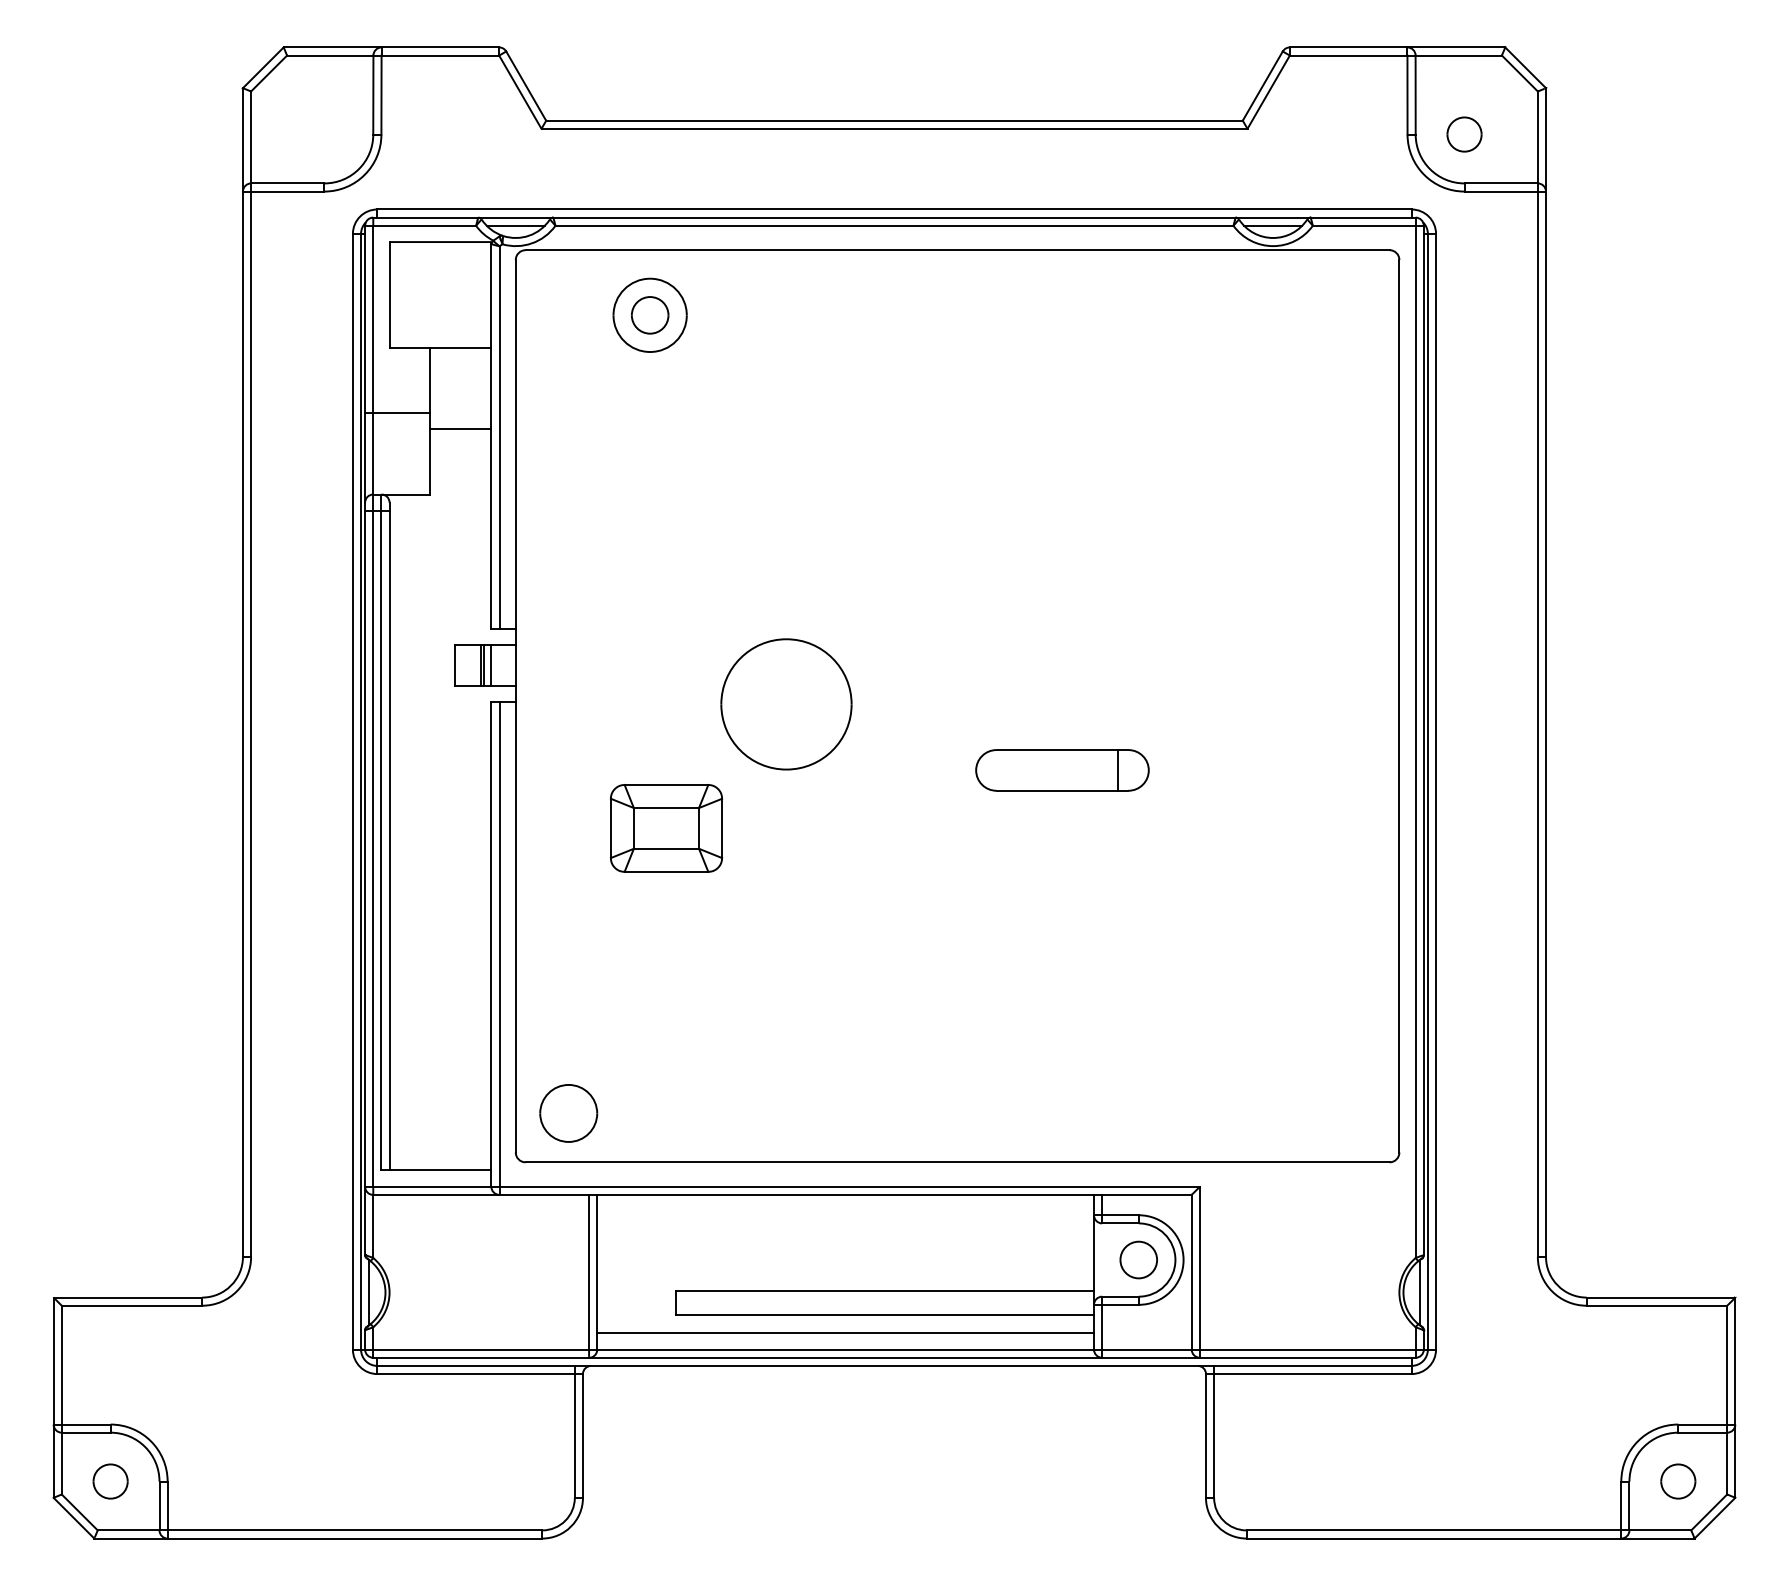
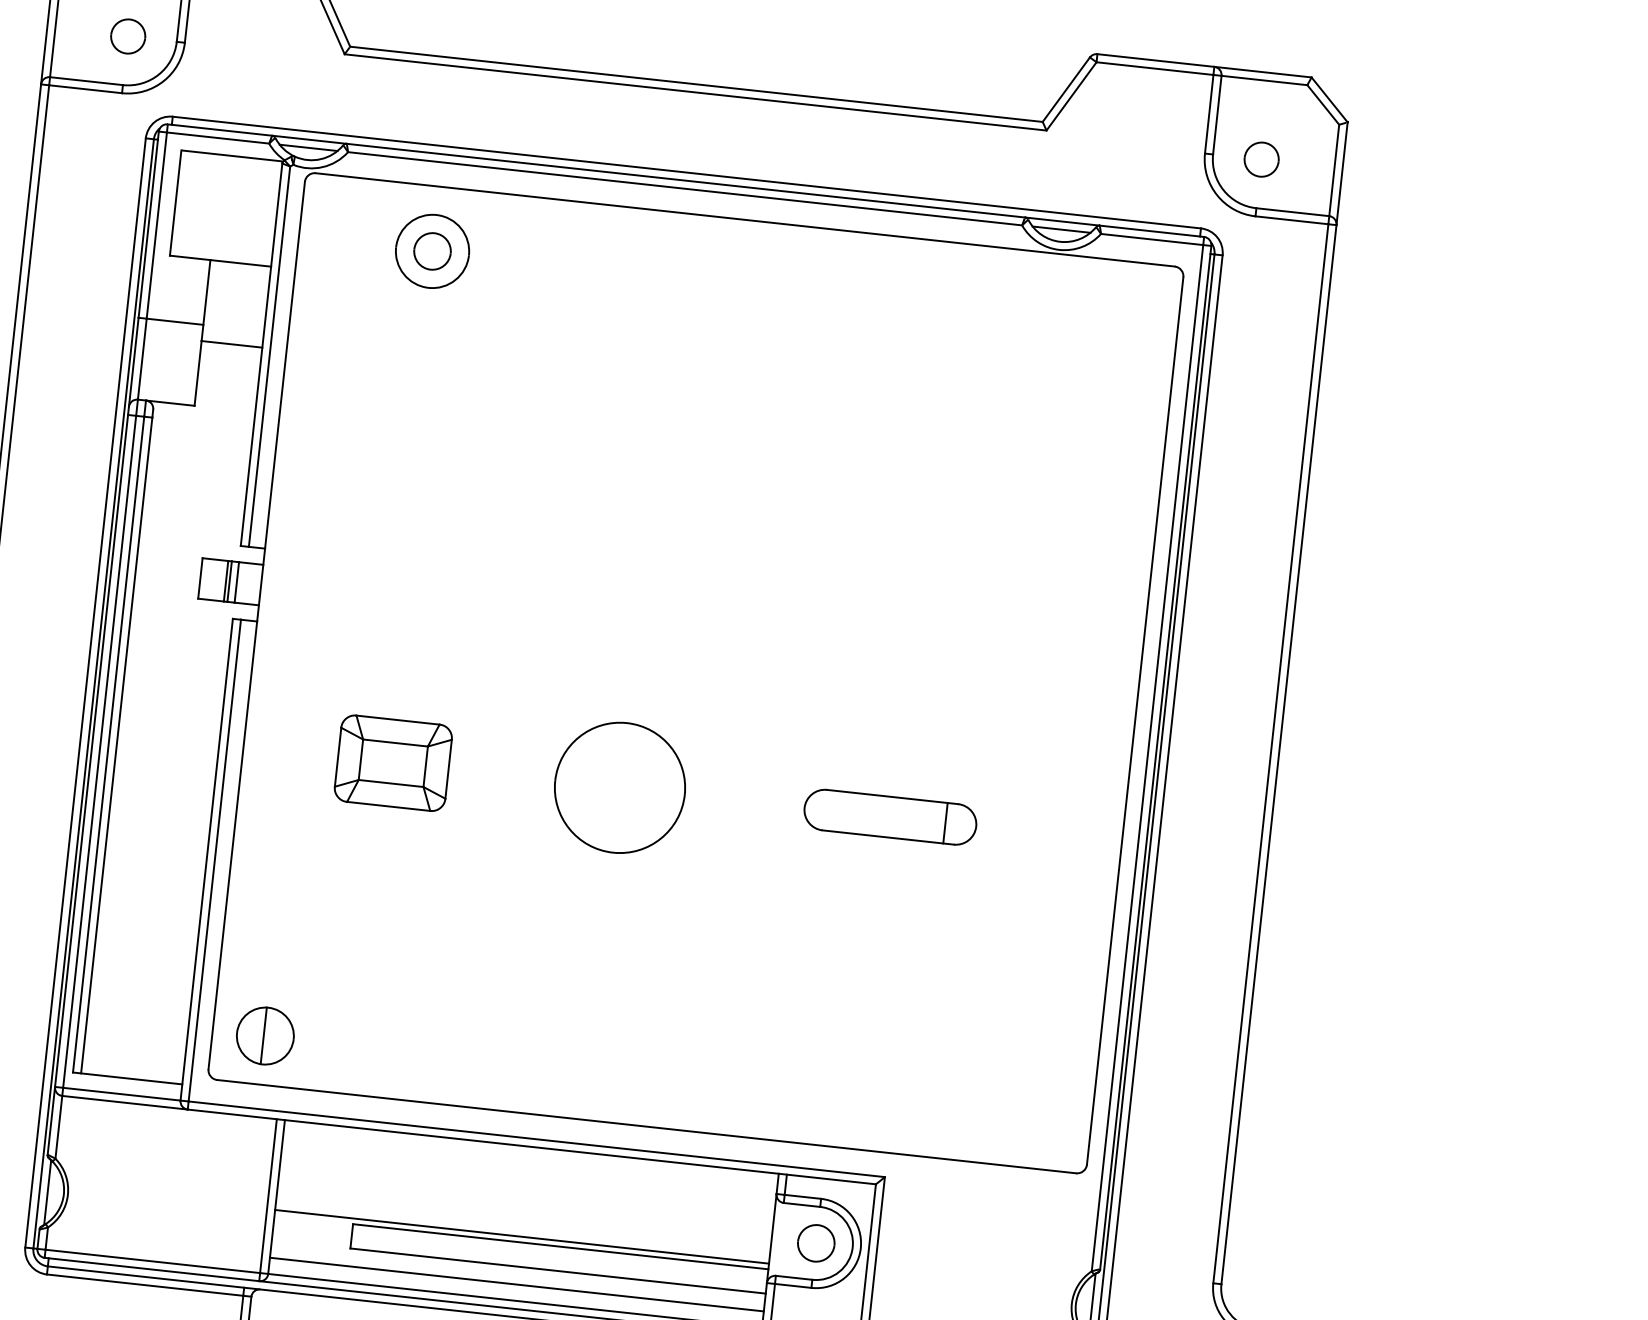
part: (324, 134) -> (128, 36), added
part: (786, 704) -> (620, 787), moved
part: (1062, 770) -> (890, 817), moved
line: (567, 1112) -> (264, 1034), added
line: (845, 1285) -> (521, 1237), added

